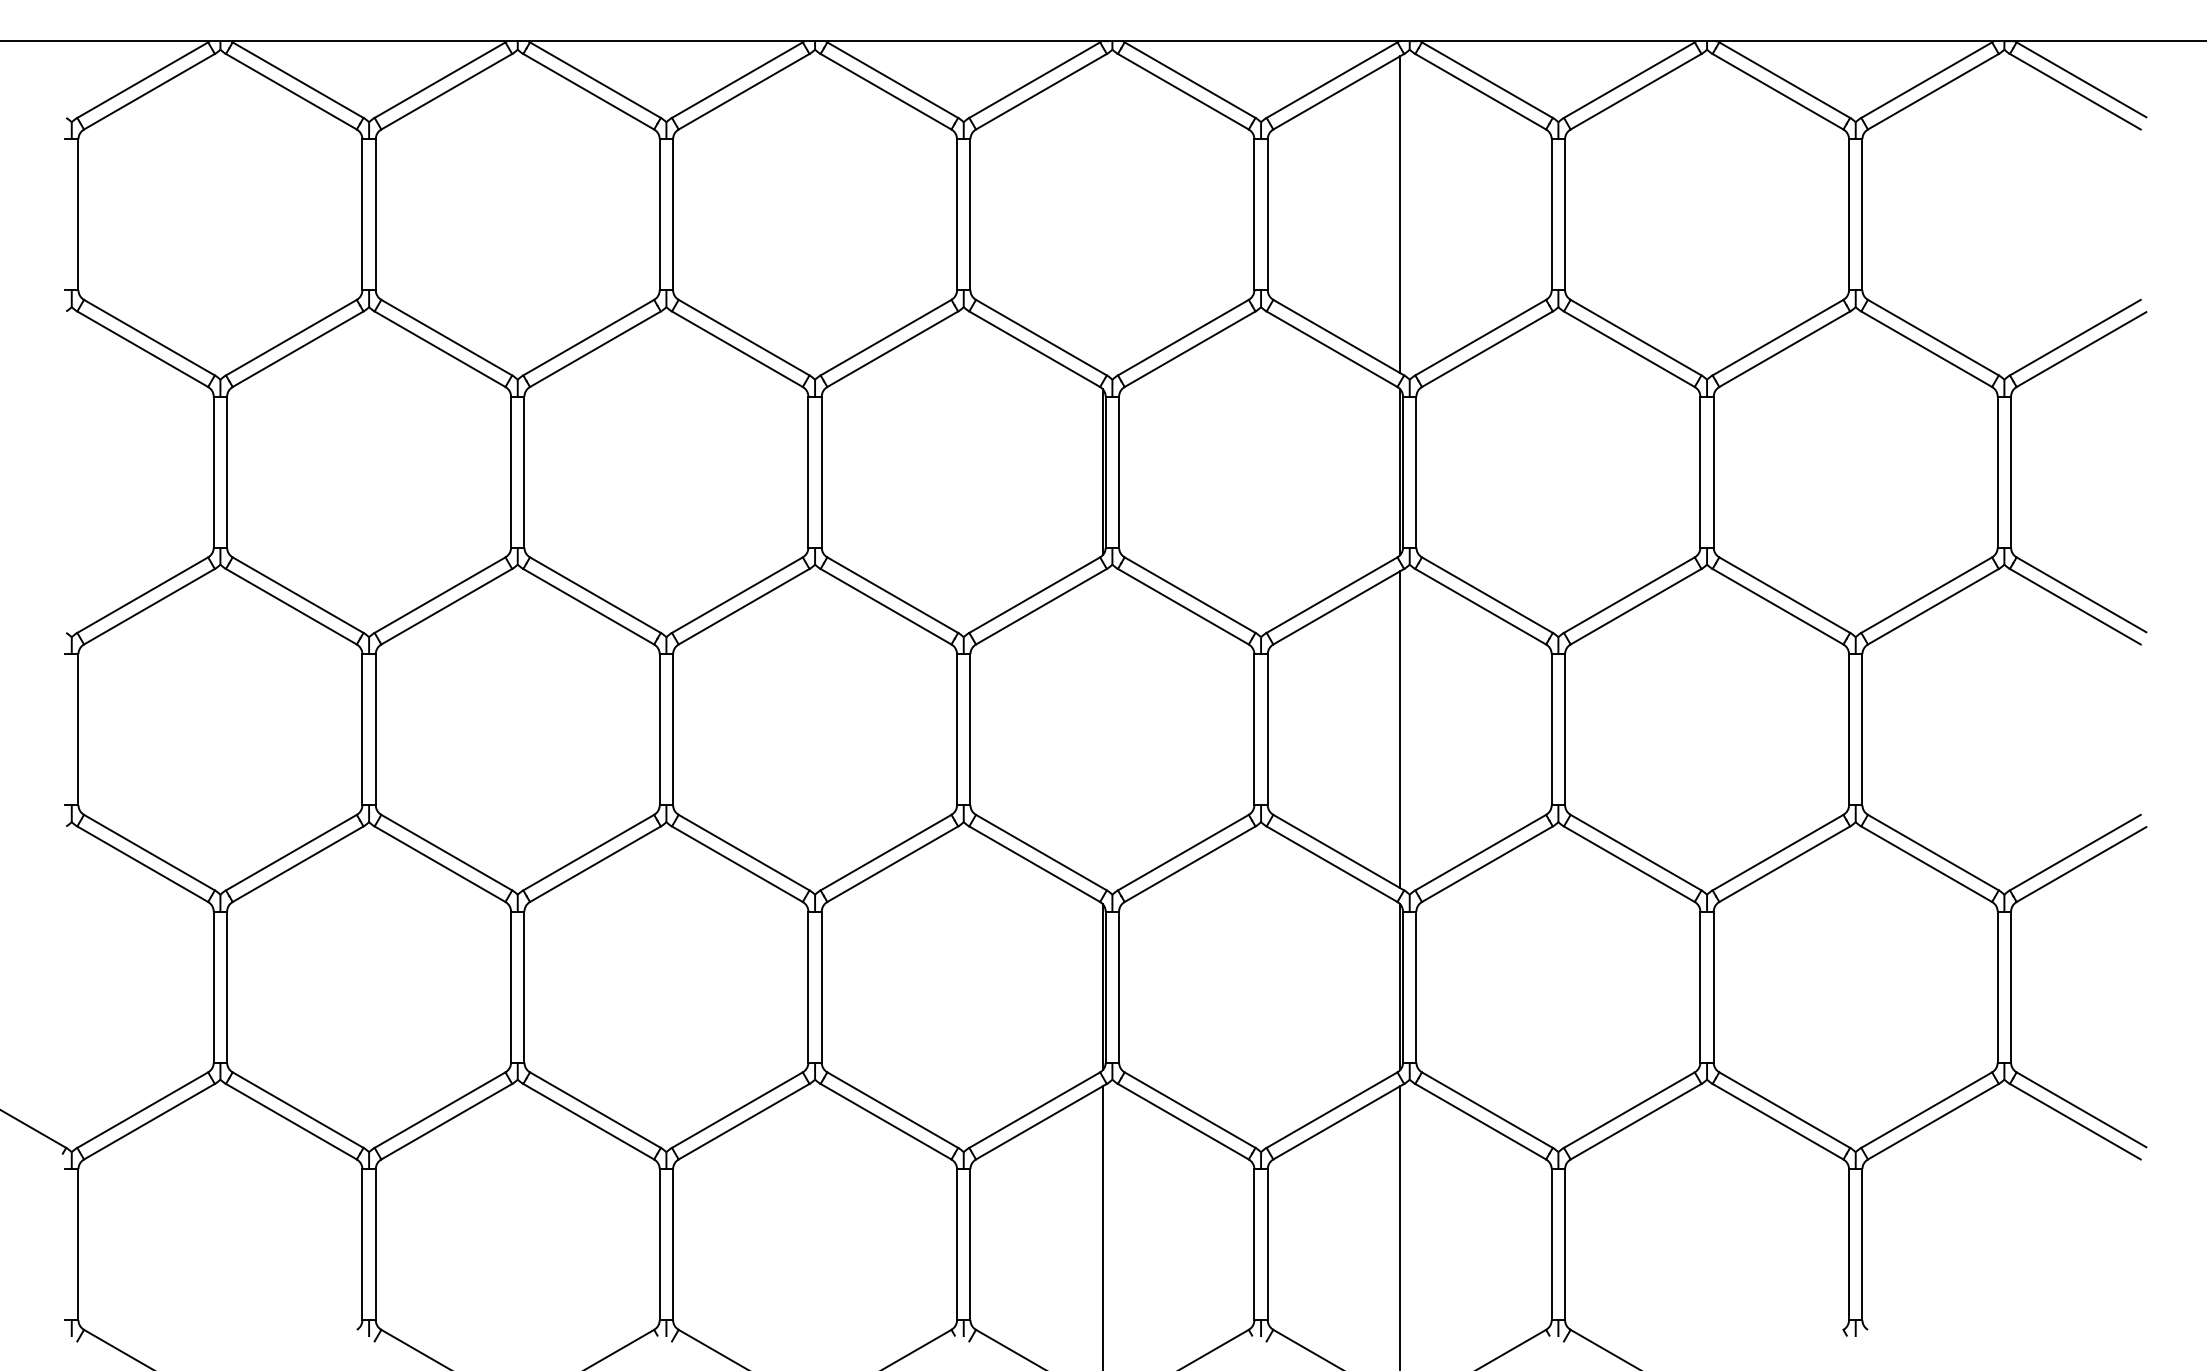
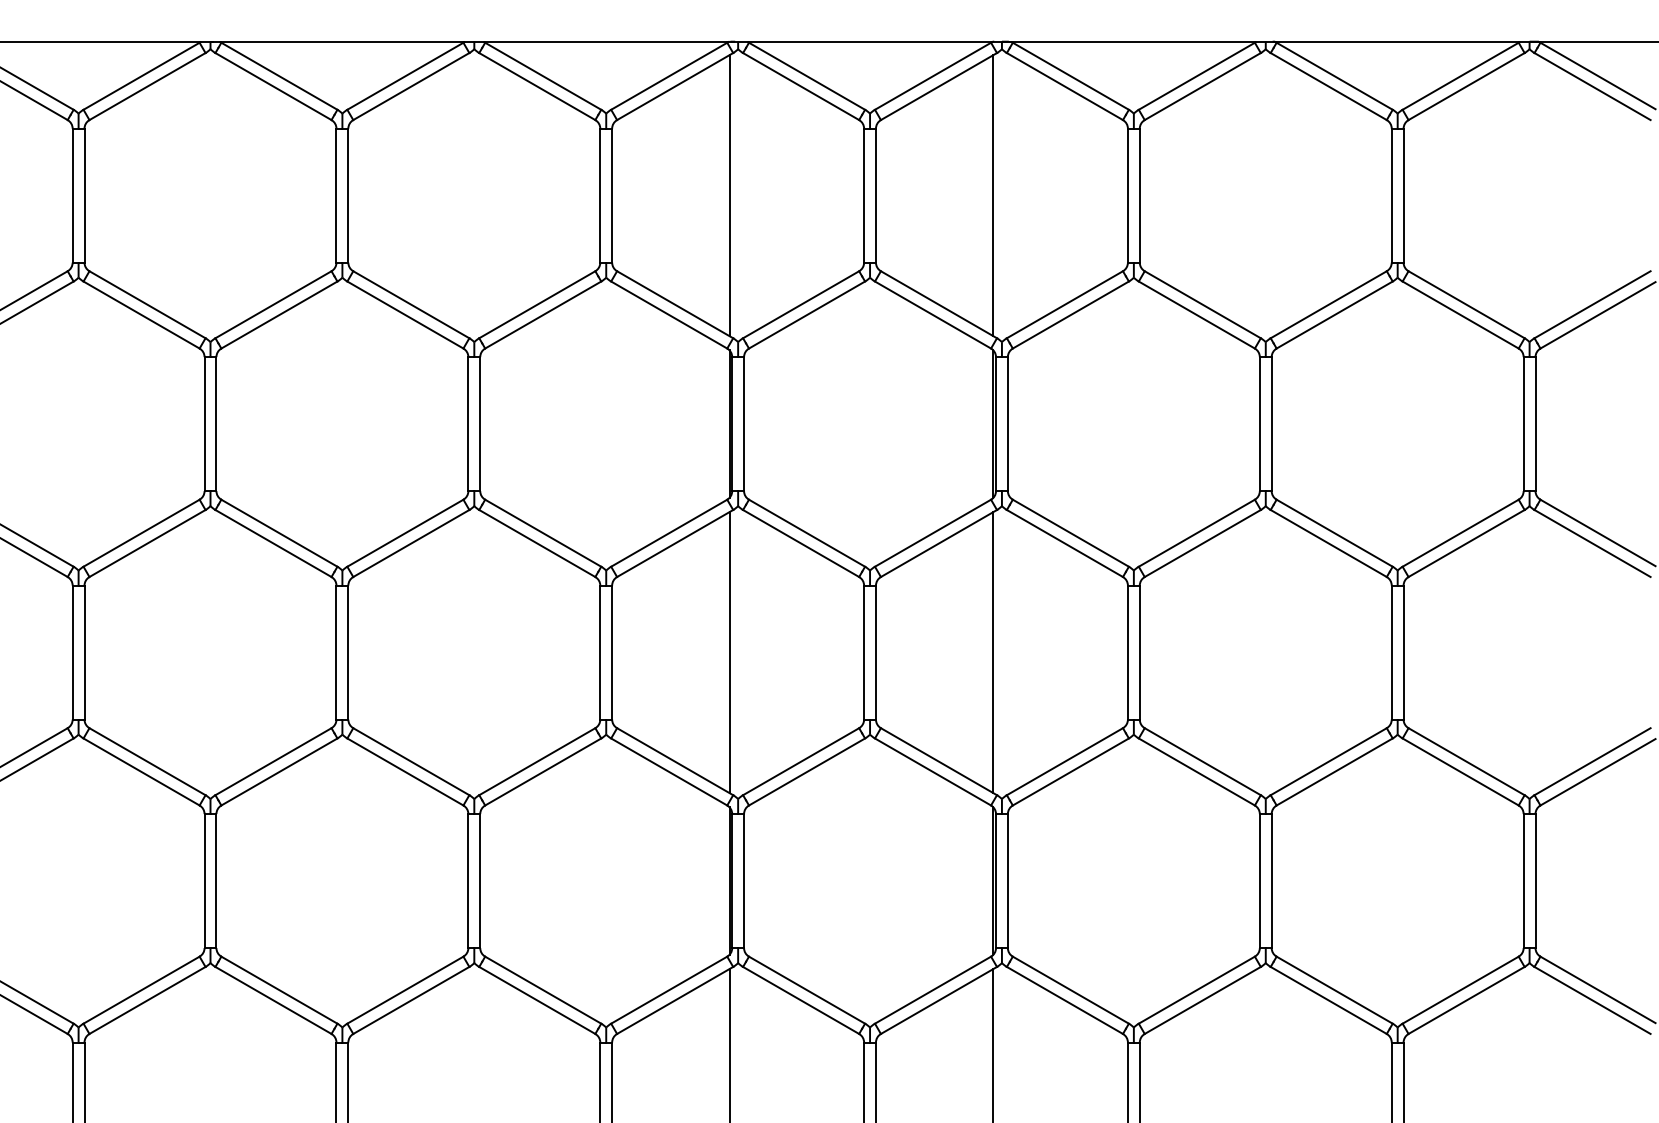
line: (1102, 214) -> (729, 195), added
line: (1102, 729) -> (729, 652), added

